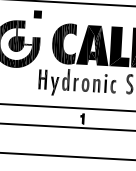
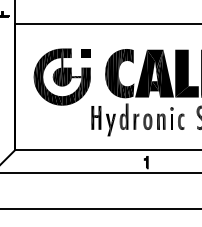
part: (37, 14) -> (85, 53), moved

